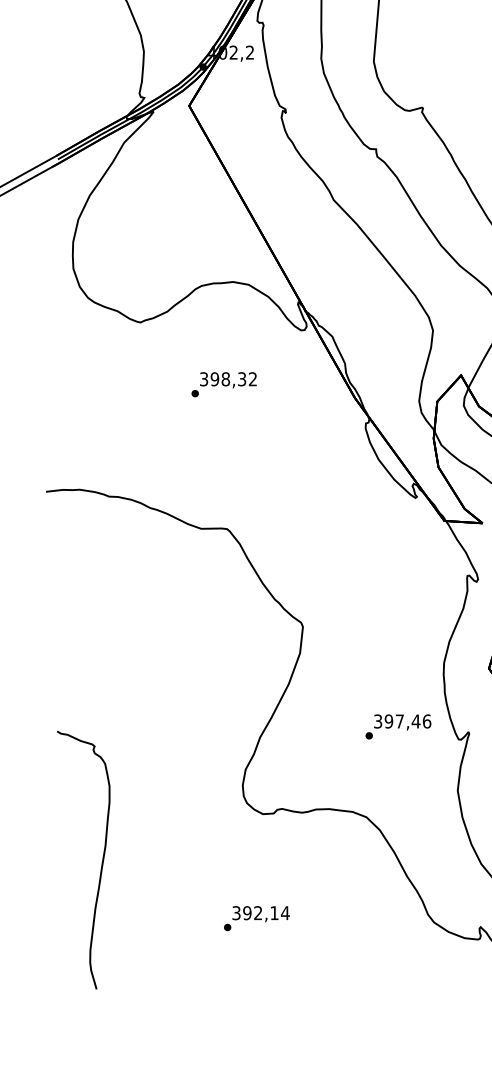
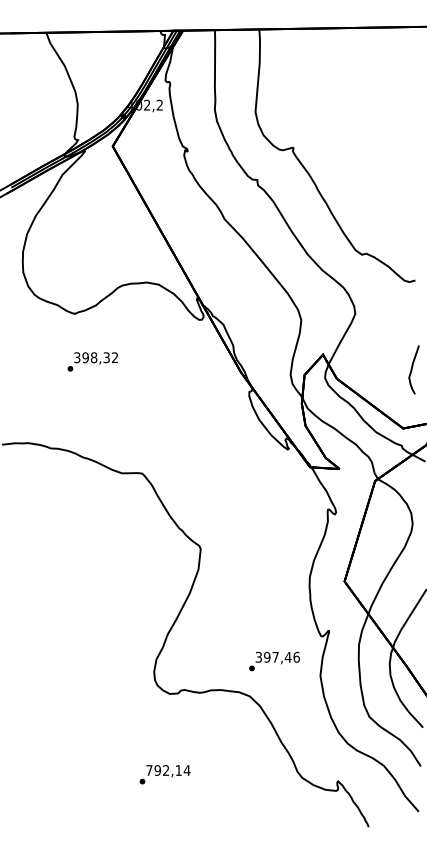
text: (223, 384) -> (92, 361), moved
text: (398, 726) -> (274, 661), moved
part: (100, 863) -> (44, 732), removed
text: (236, 913) -> (149, 770), 392,14 -> 792,14

